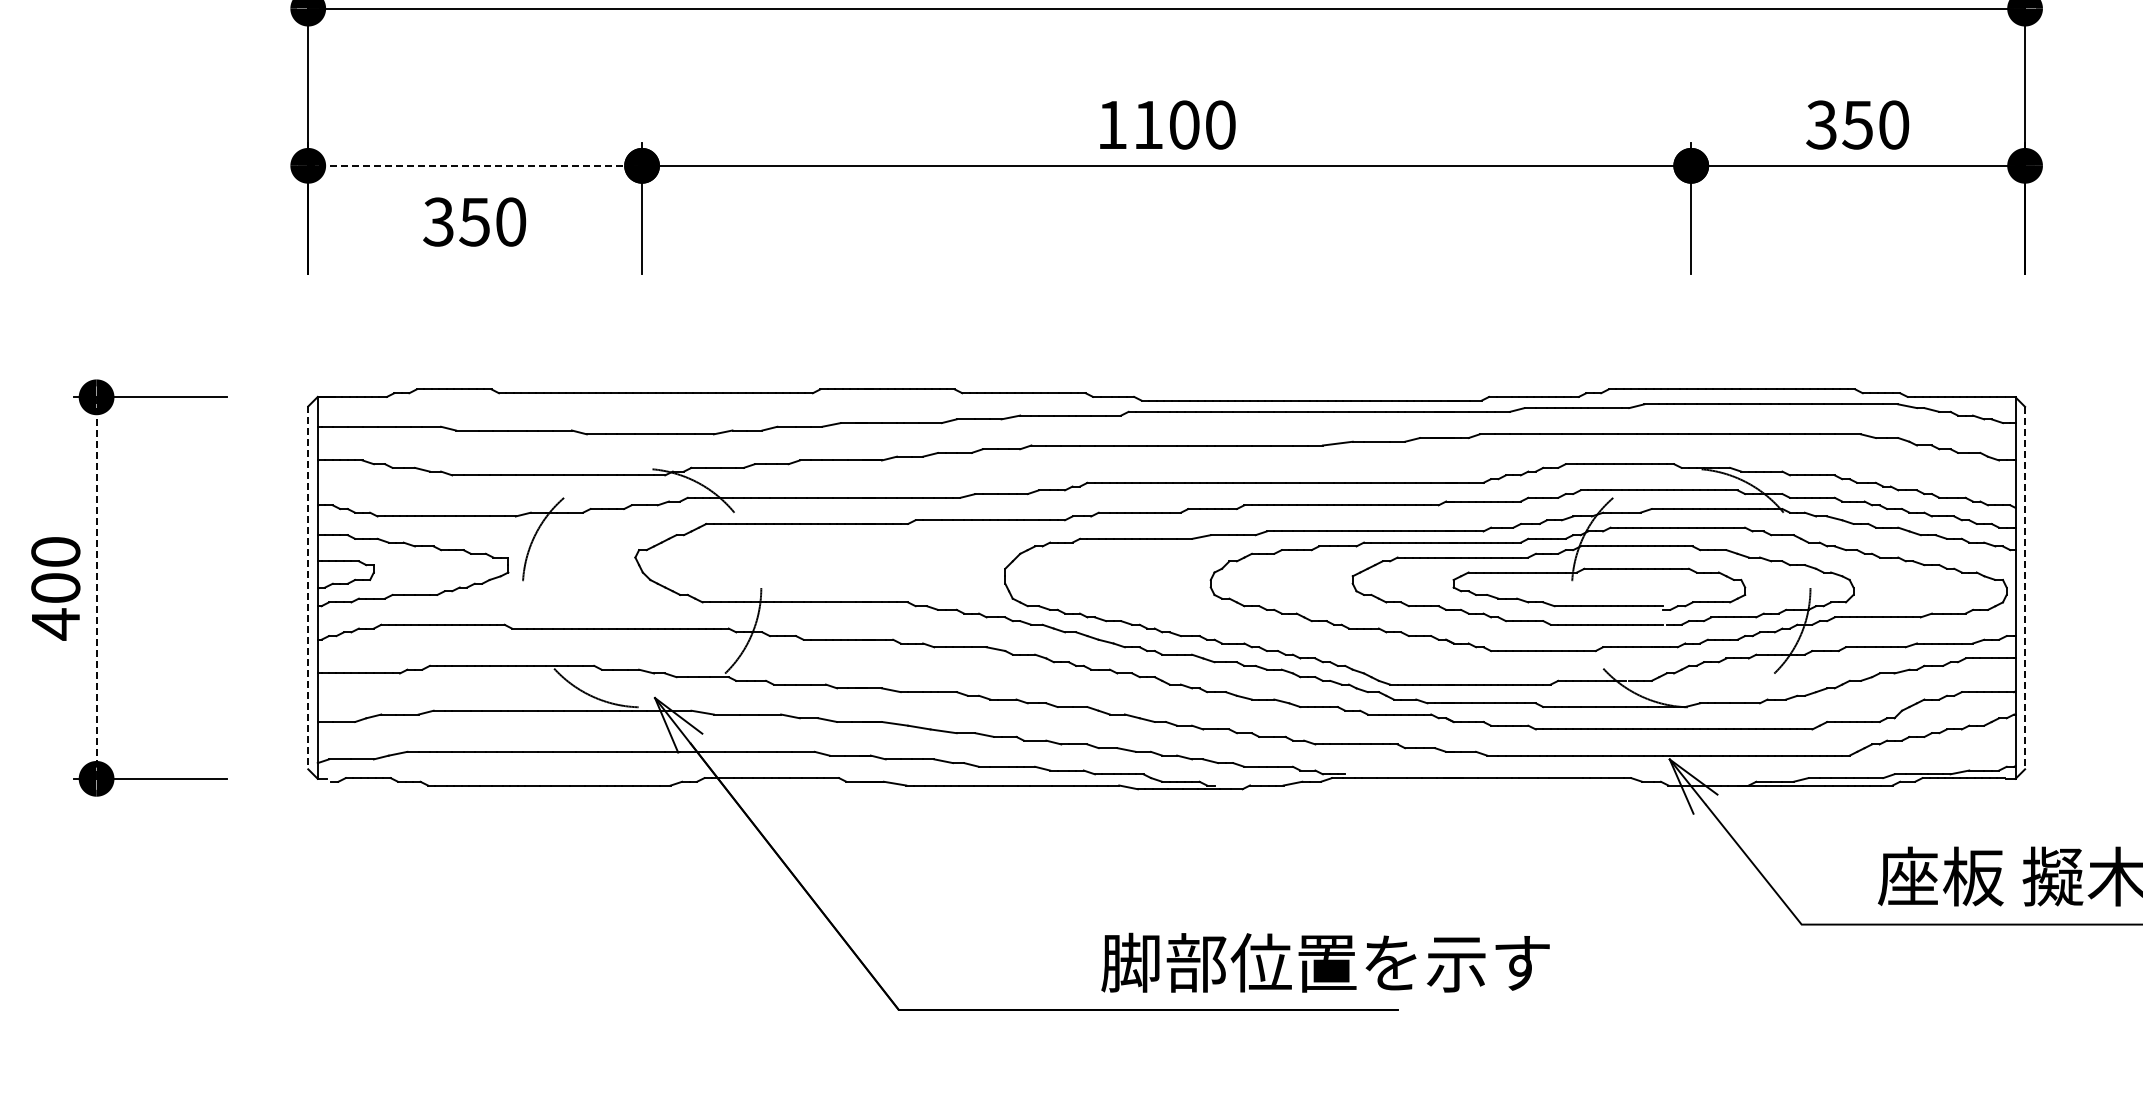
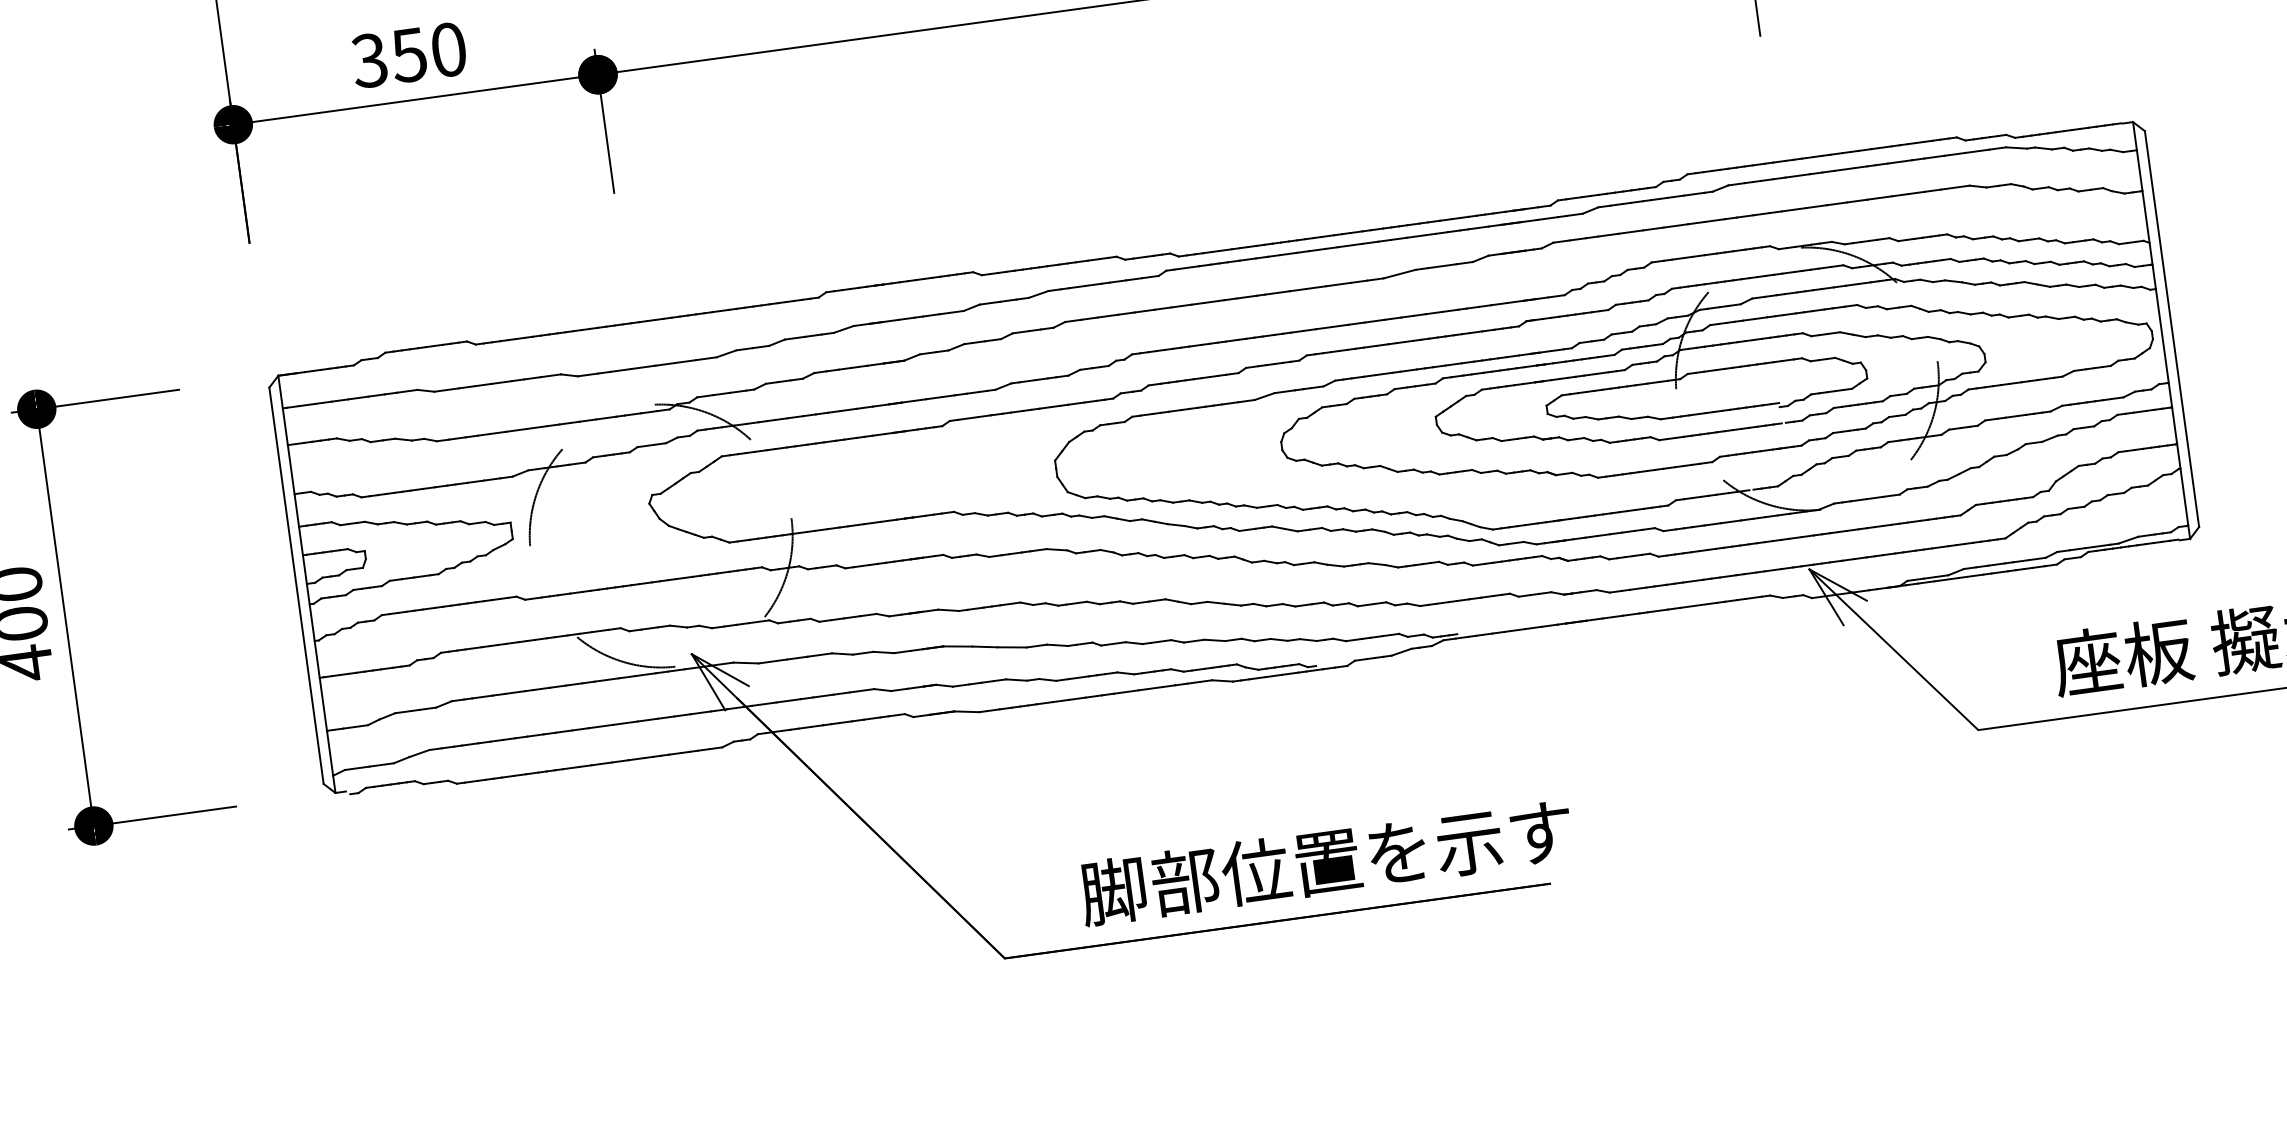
line: (475, 165) -> (416, 99), dashed -> solid
text: (474, 221) -> (408, 54), moved
line: (96, 588) -> (65, 618), dashed -> solid
line: (308, 588) -> (296, 586), dashed -> solid
line: (2025, 588) -> (2172, 329), dashed -> solid
text: (1325, 962) -> (1326, 861), moved

